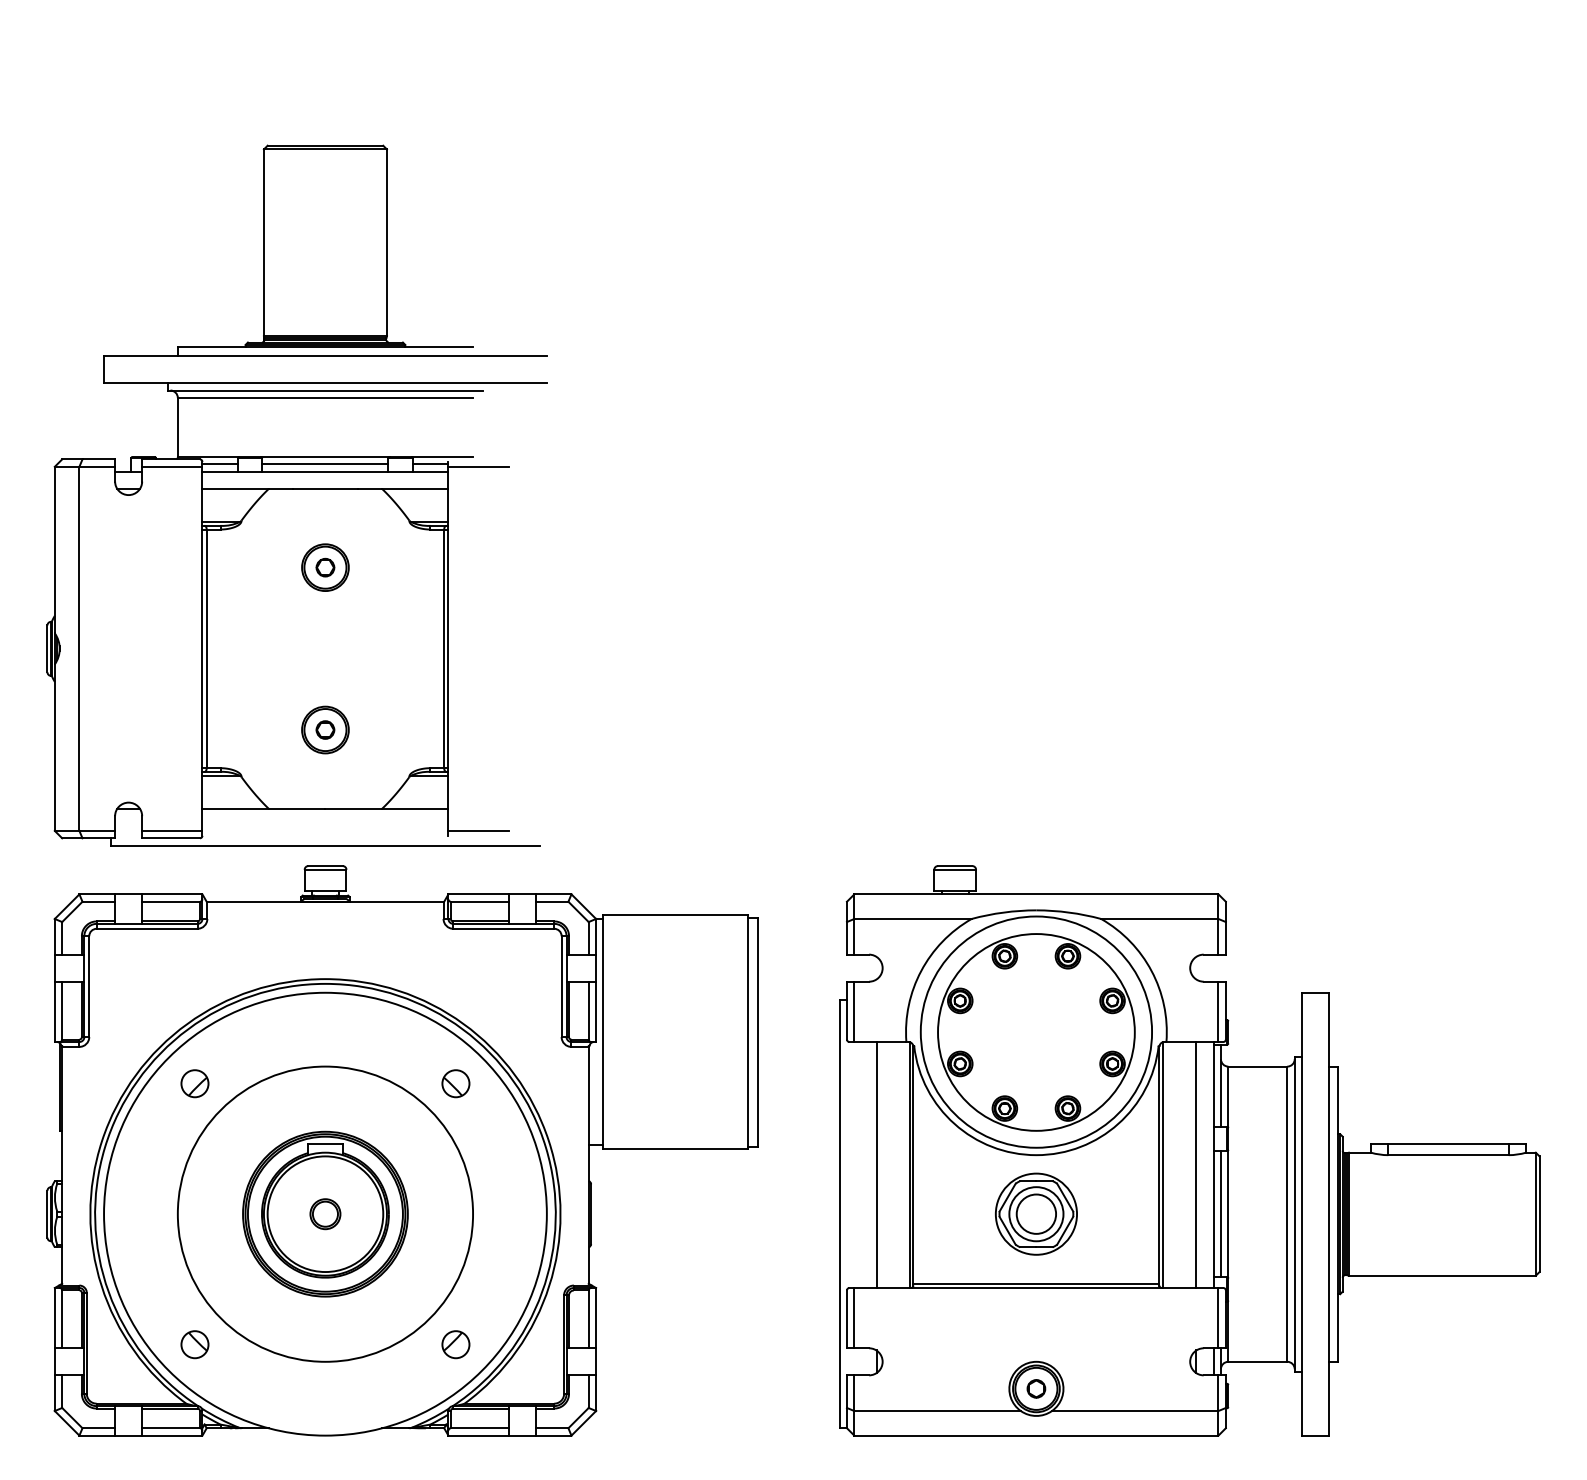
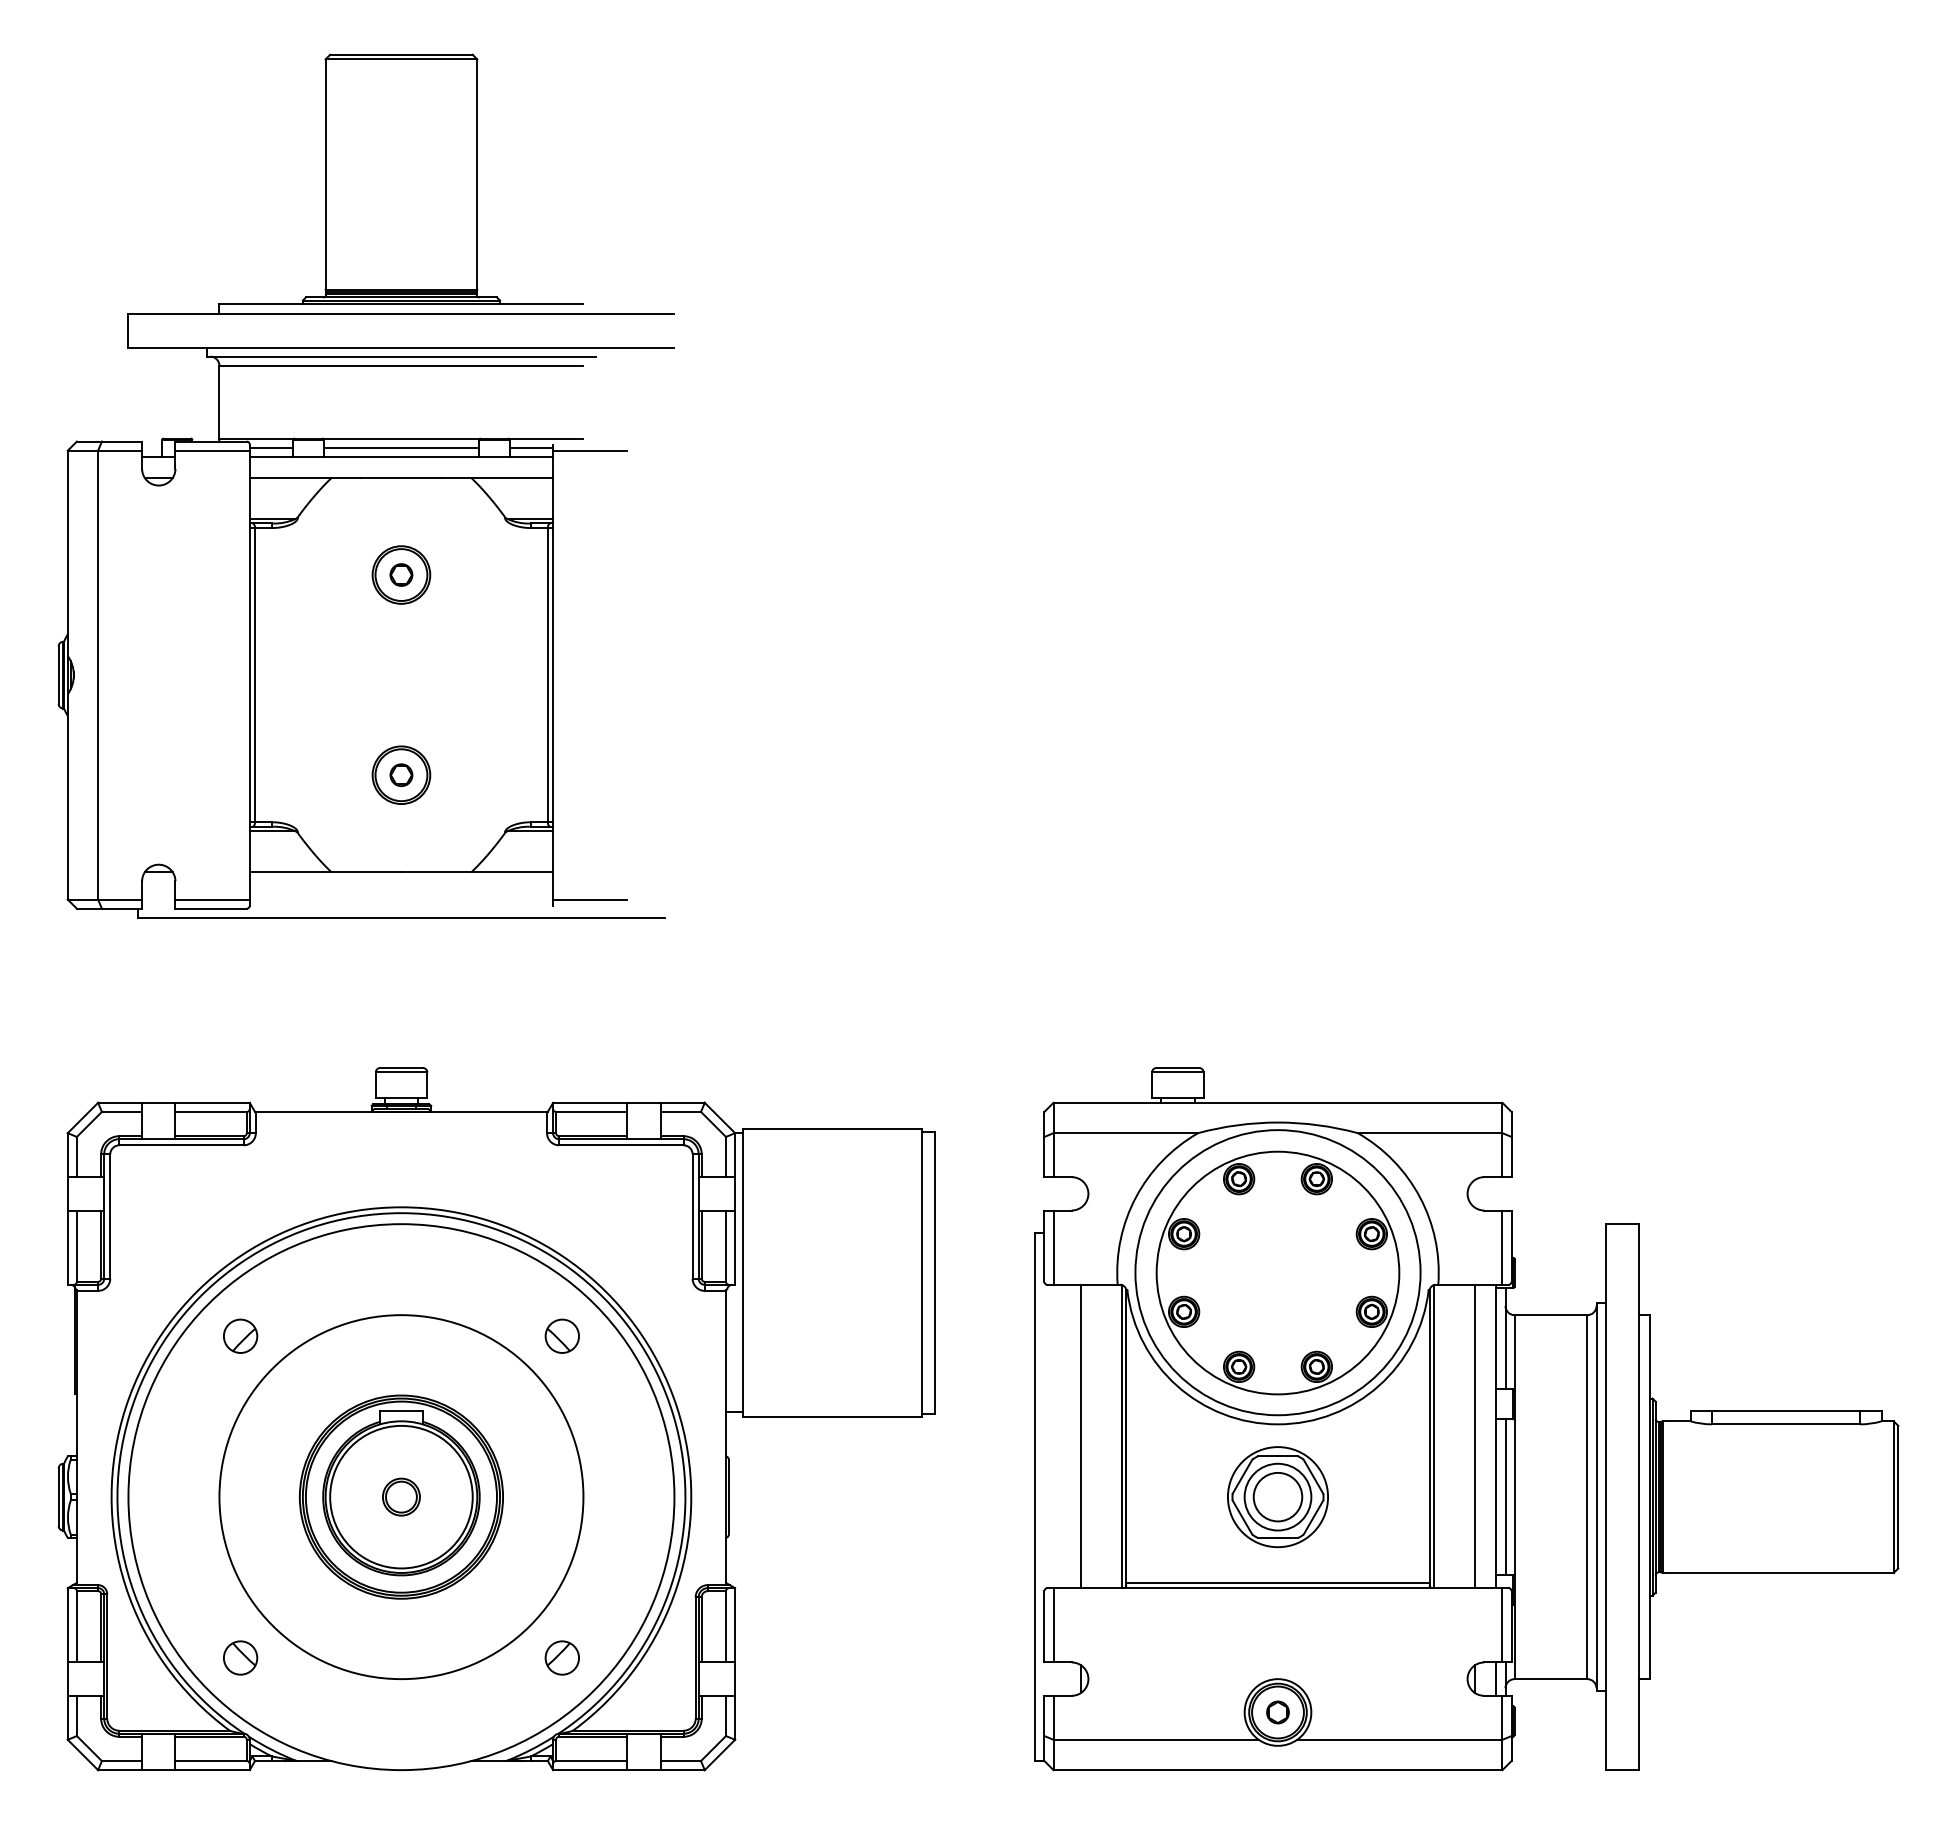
part: (296, 495) -> (365, 485), moved

